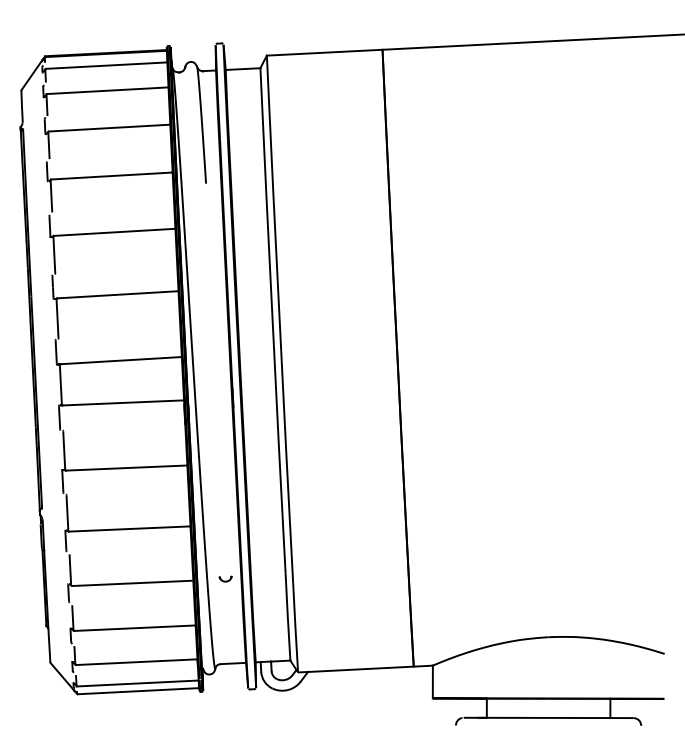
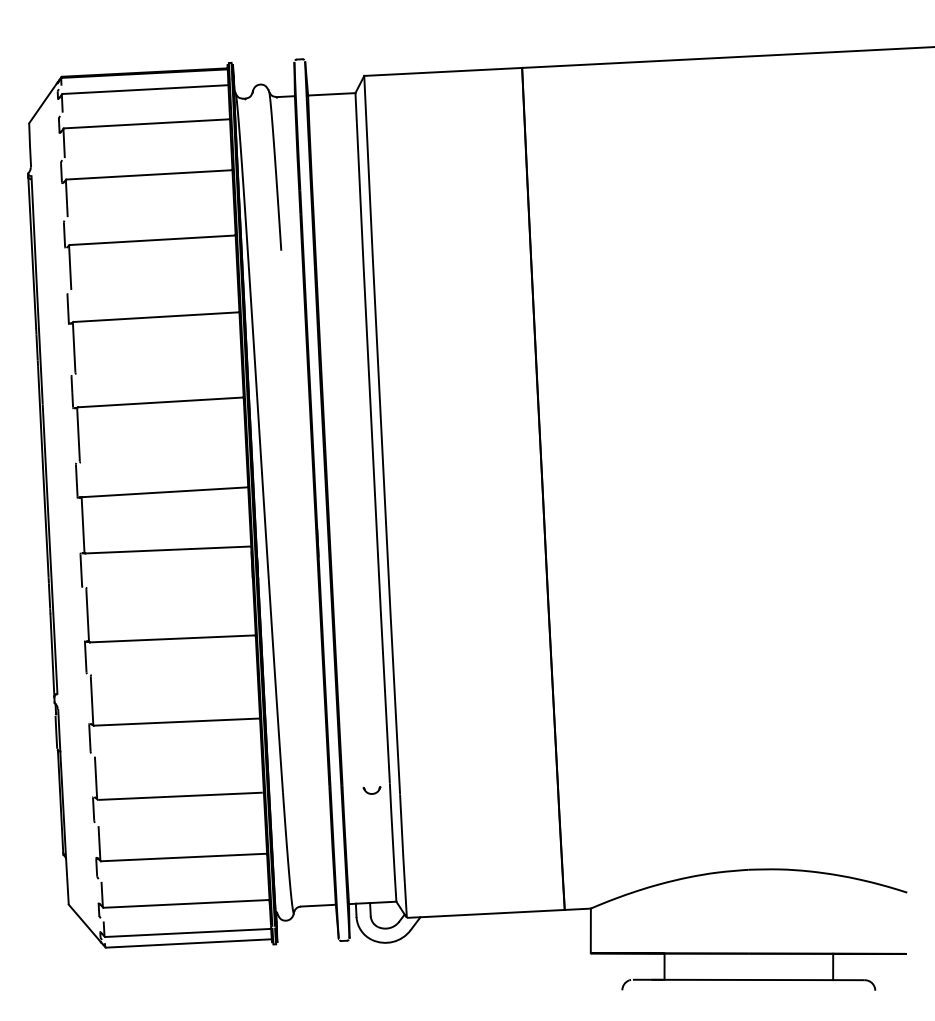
part: (225, 579) -> (371, 790), moved

